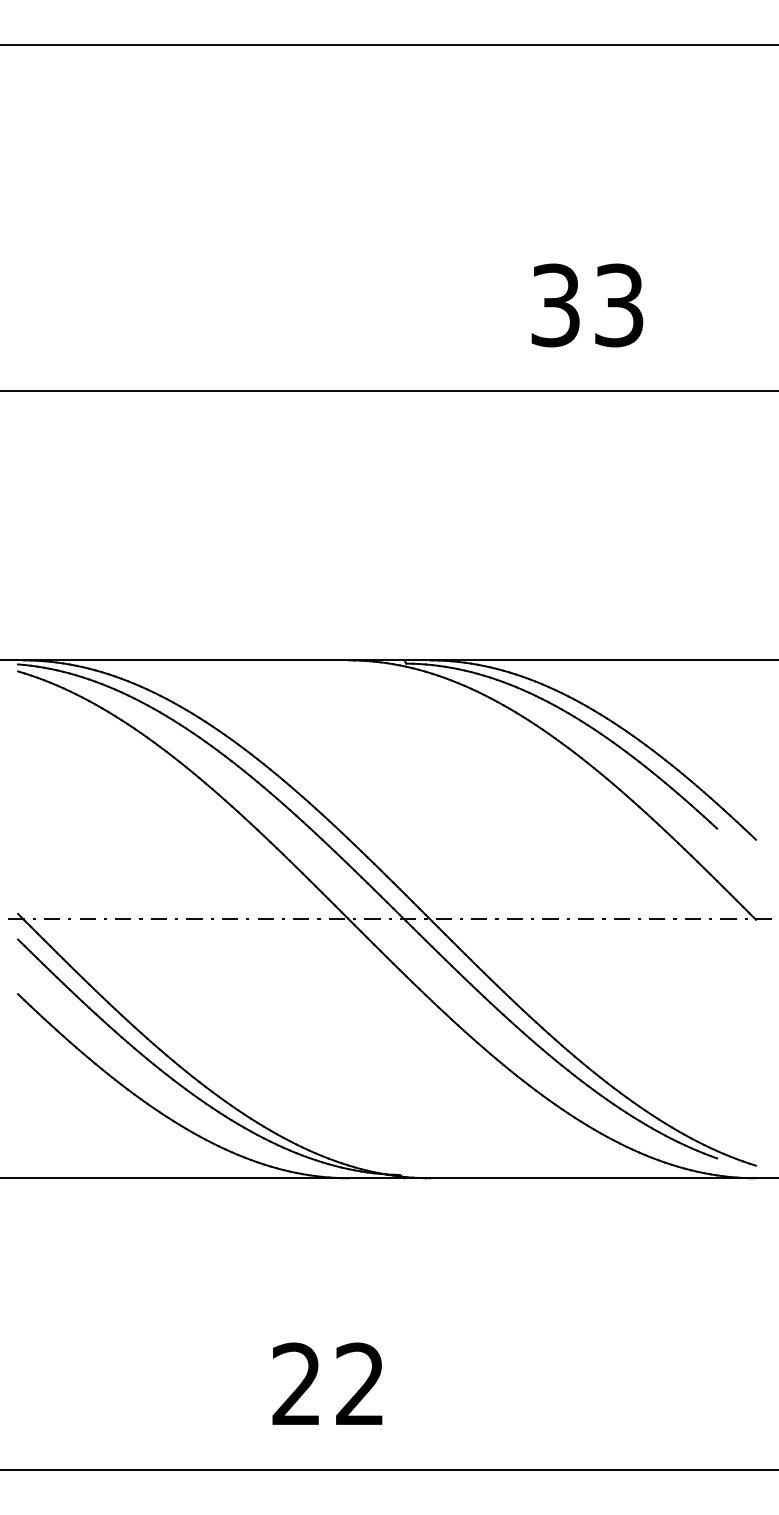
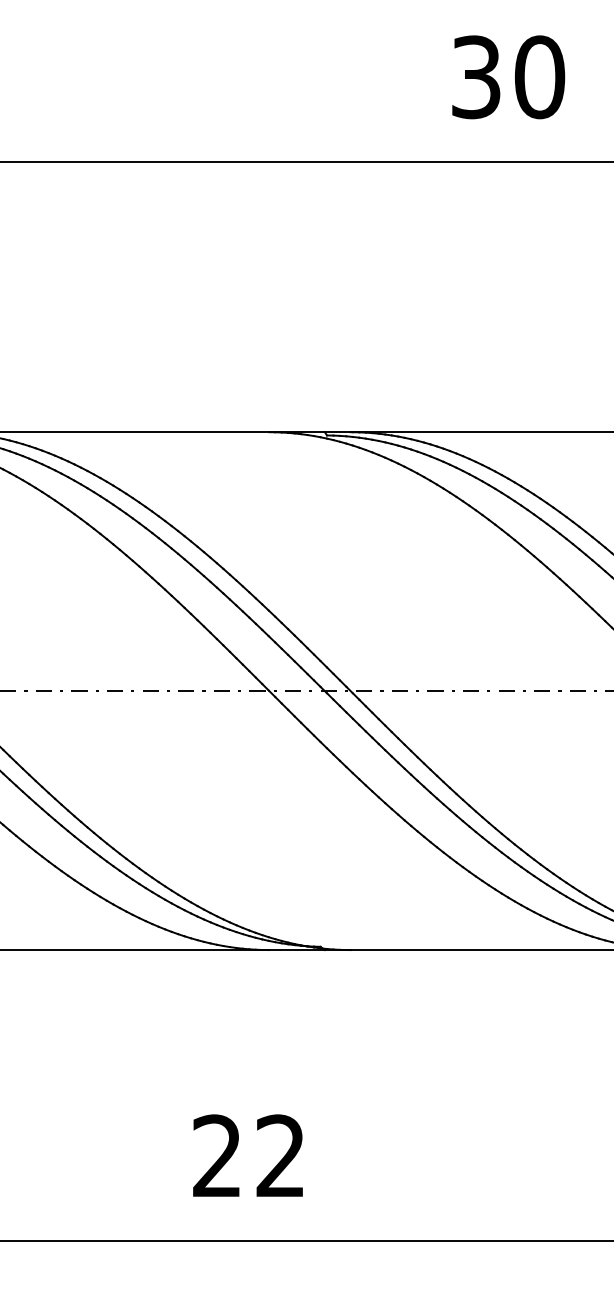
text: (619, 305) -> (540, 77), 33 -> 30

